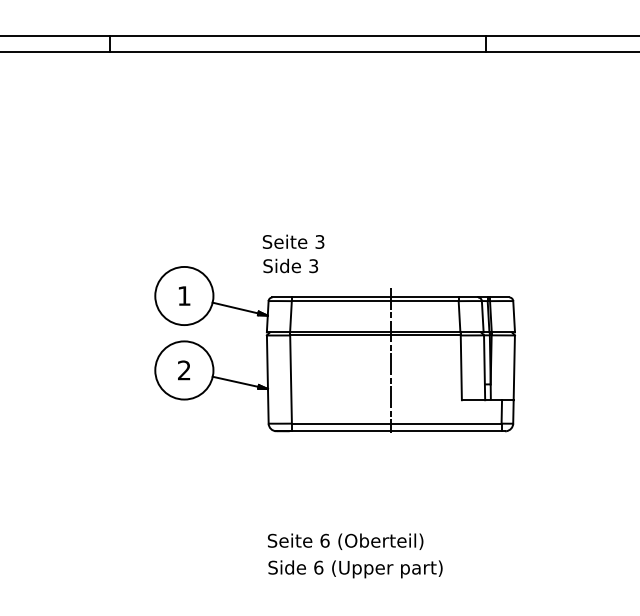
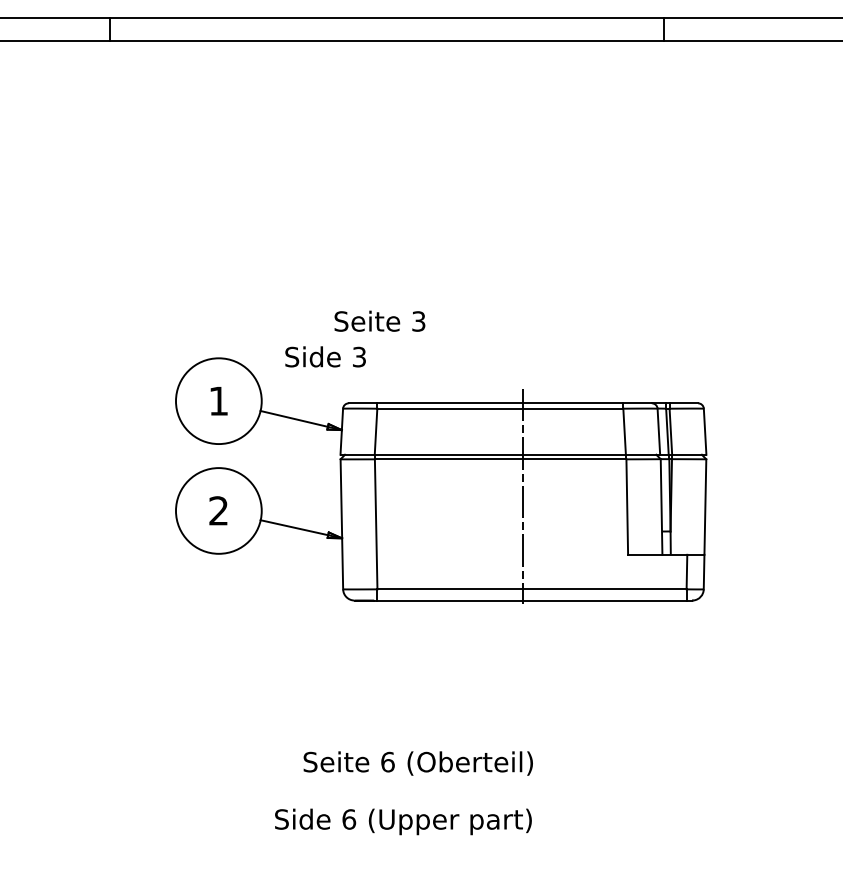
text: (290, 265) -> (325, 356), moved
text: (345, 541) -> (418, 763), moved
text: (355, 569) -> (403, 822), moved

